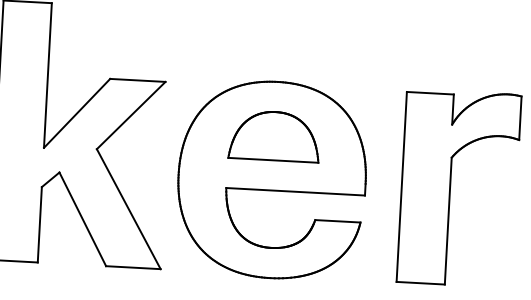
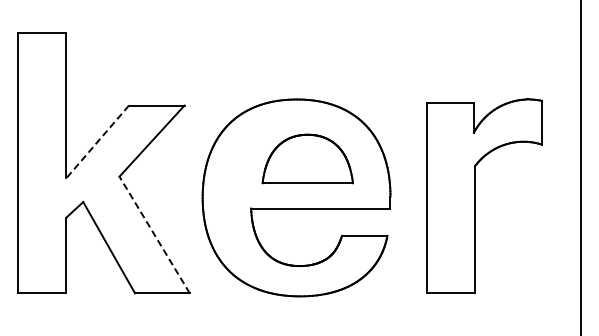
line: (76, 112) -> (97, 141), solid -> dashed
part: (274, 135) -> (307, 158), moved
line: (128, 208) -> (154, 234), solid -> dashed

